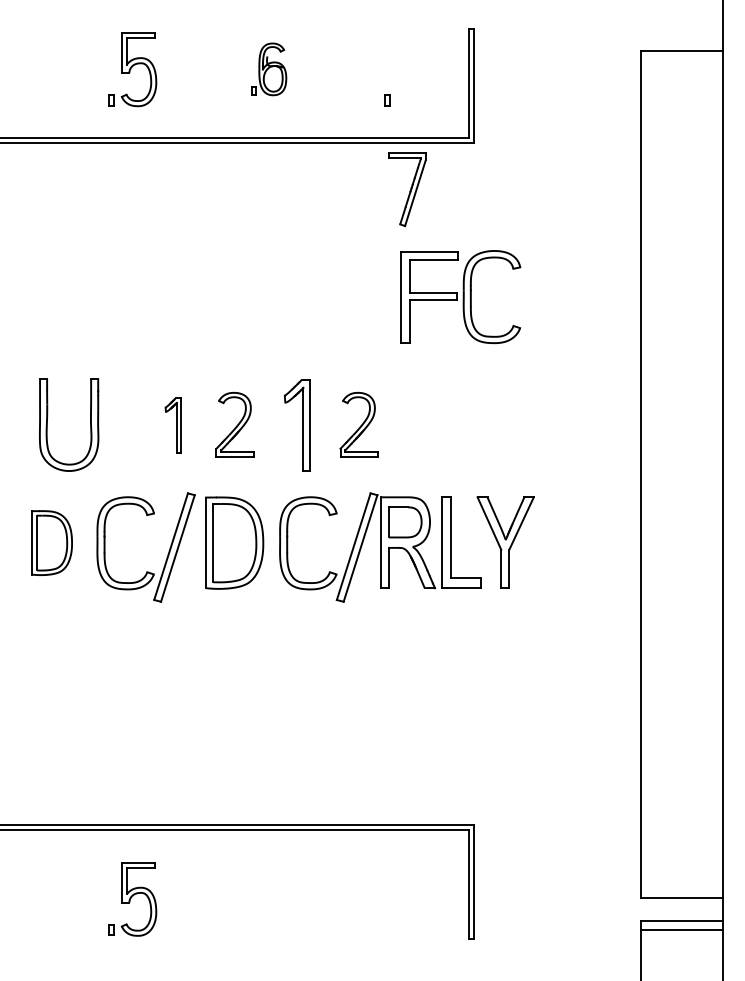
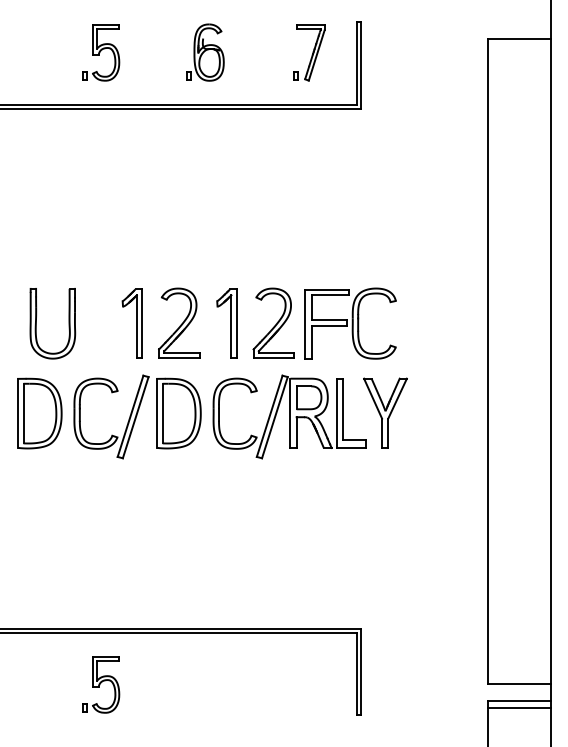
part: (269, 69) -> (205, 52), size x1.43
part: (407, 189) -> (310, 52), moved
part: (460, 297) -> (350, 323), moved
part: (234, 424) -> (178, 323), size x1.43
part: (358, 424) -> (273, 323), size x1.43
part: (172, 425) -> (131, 323), size x1.67
part: (51, 542) -> (39, 413), size x1.43

